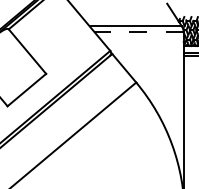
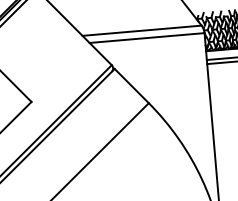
line: (139, 32) -> (147, 38), dashed -> solid

